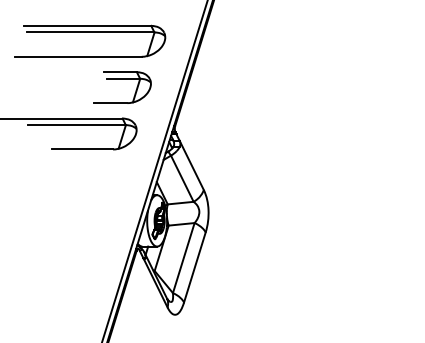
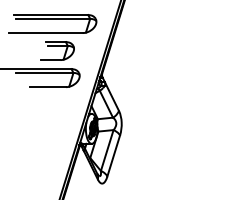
part: (122, 86) -> (57, 50), moved

